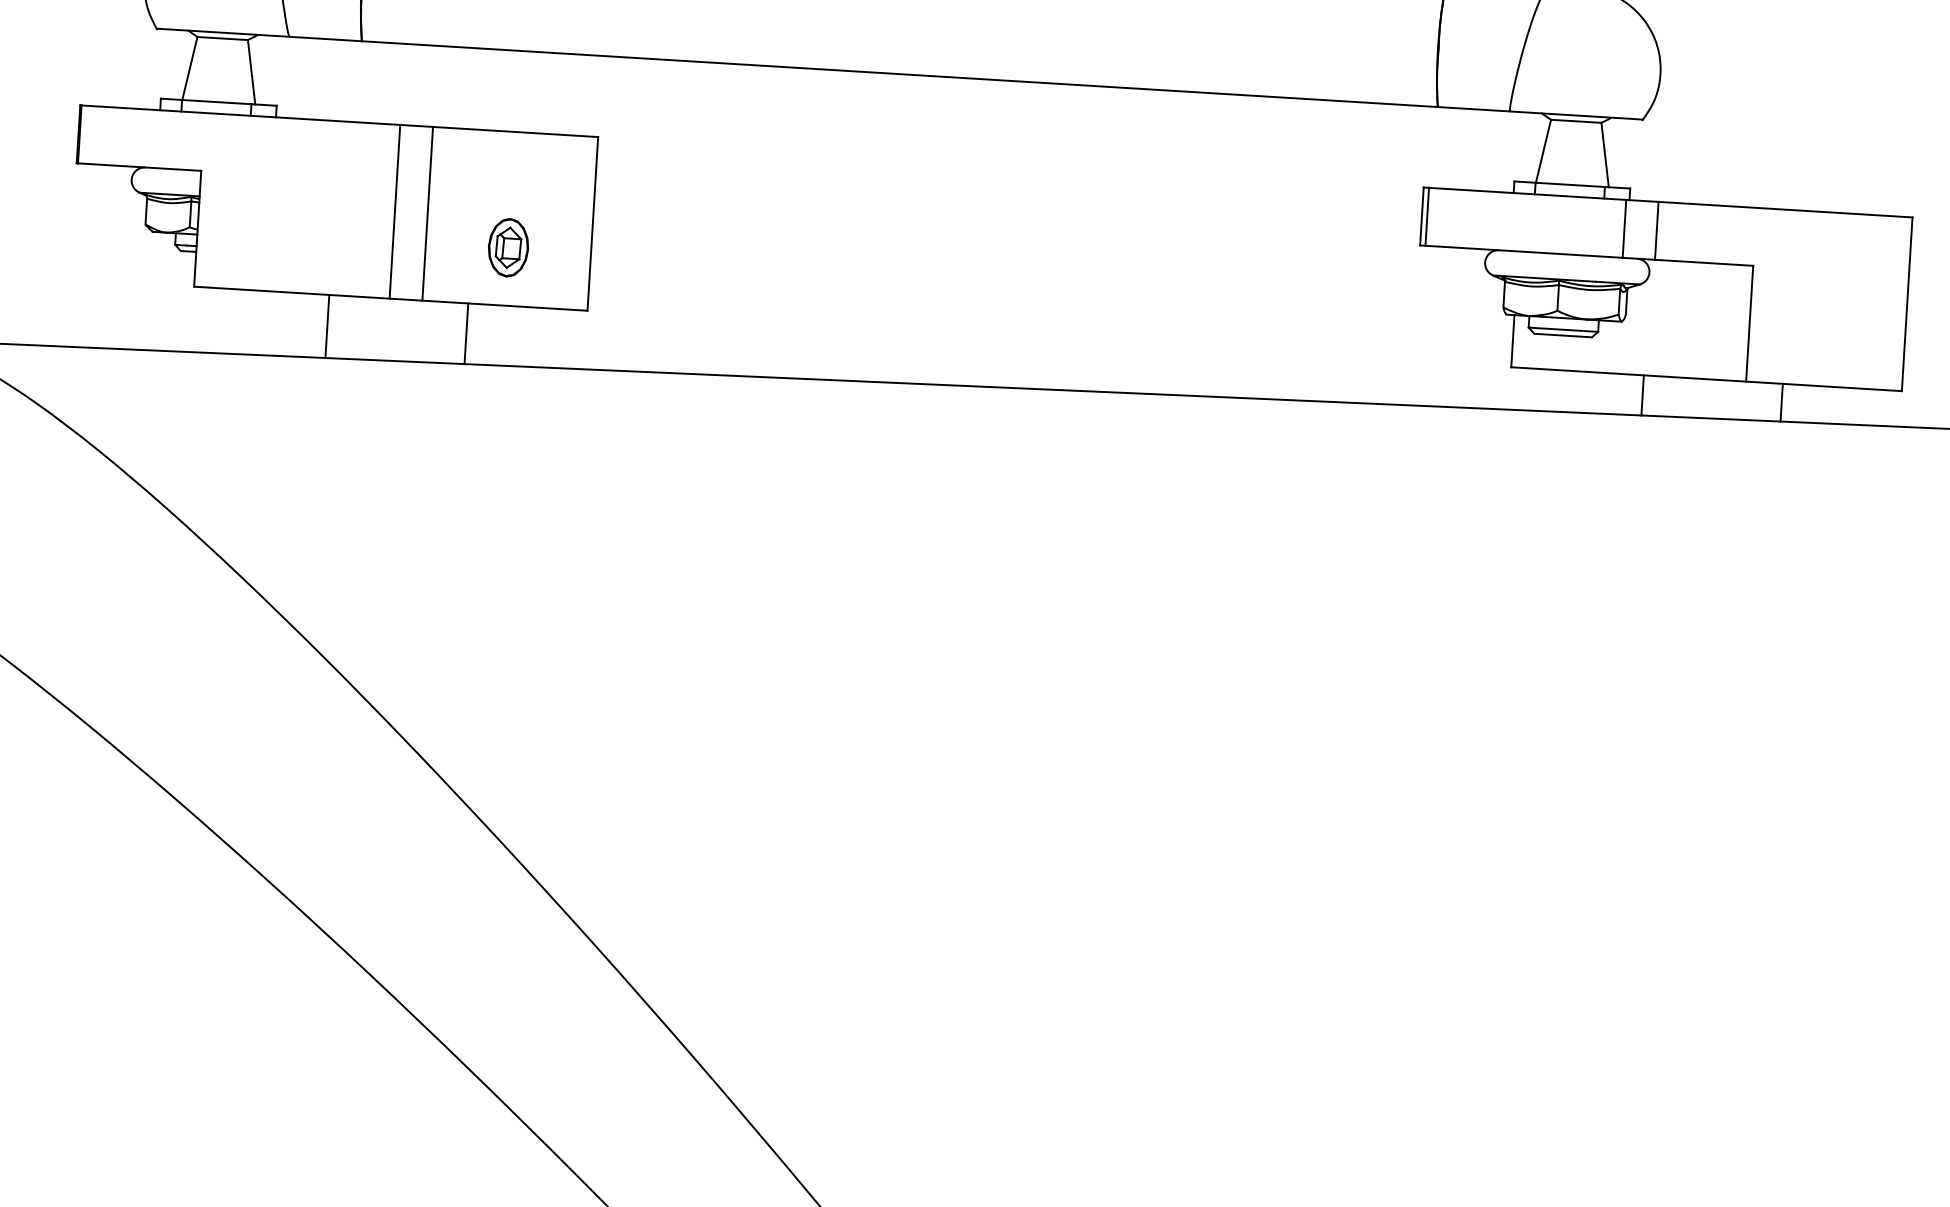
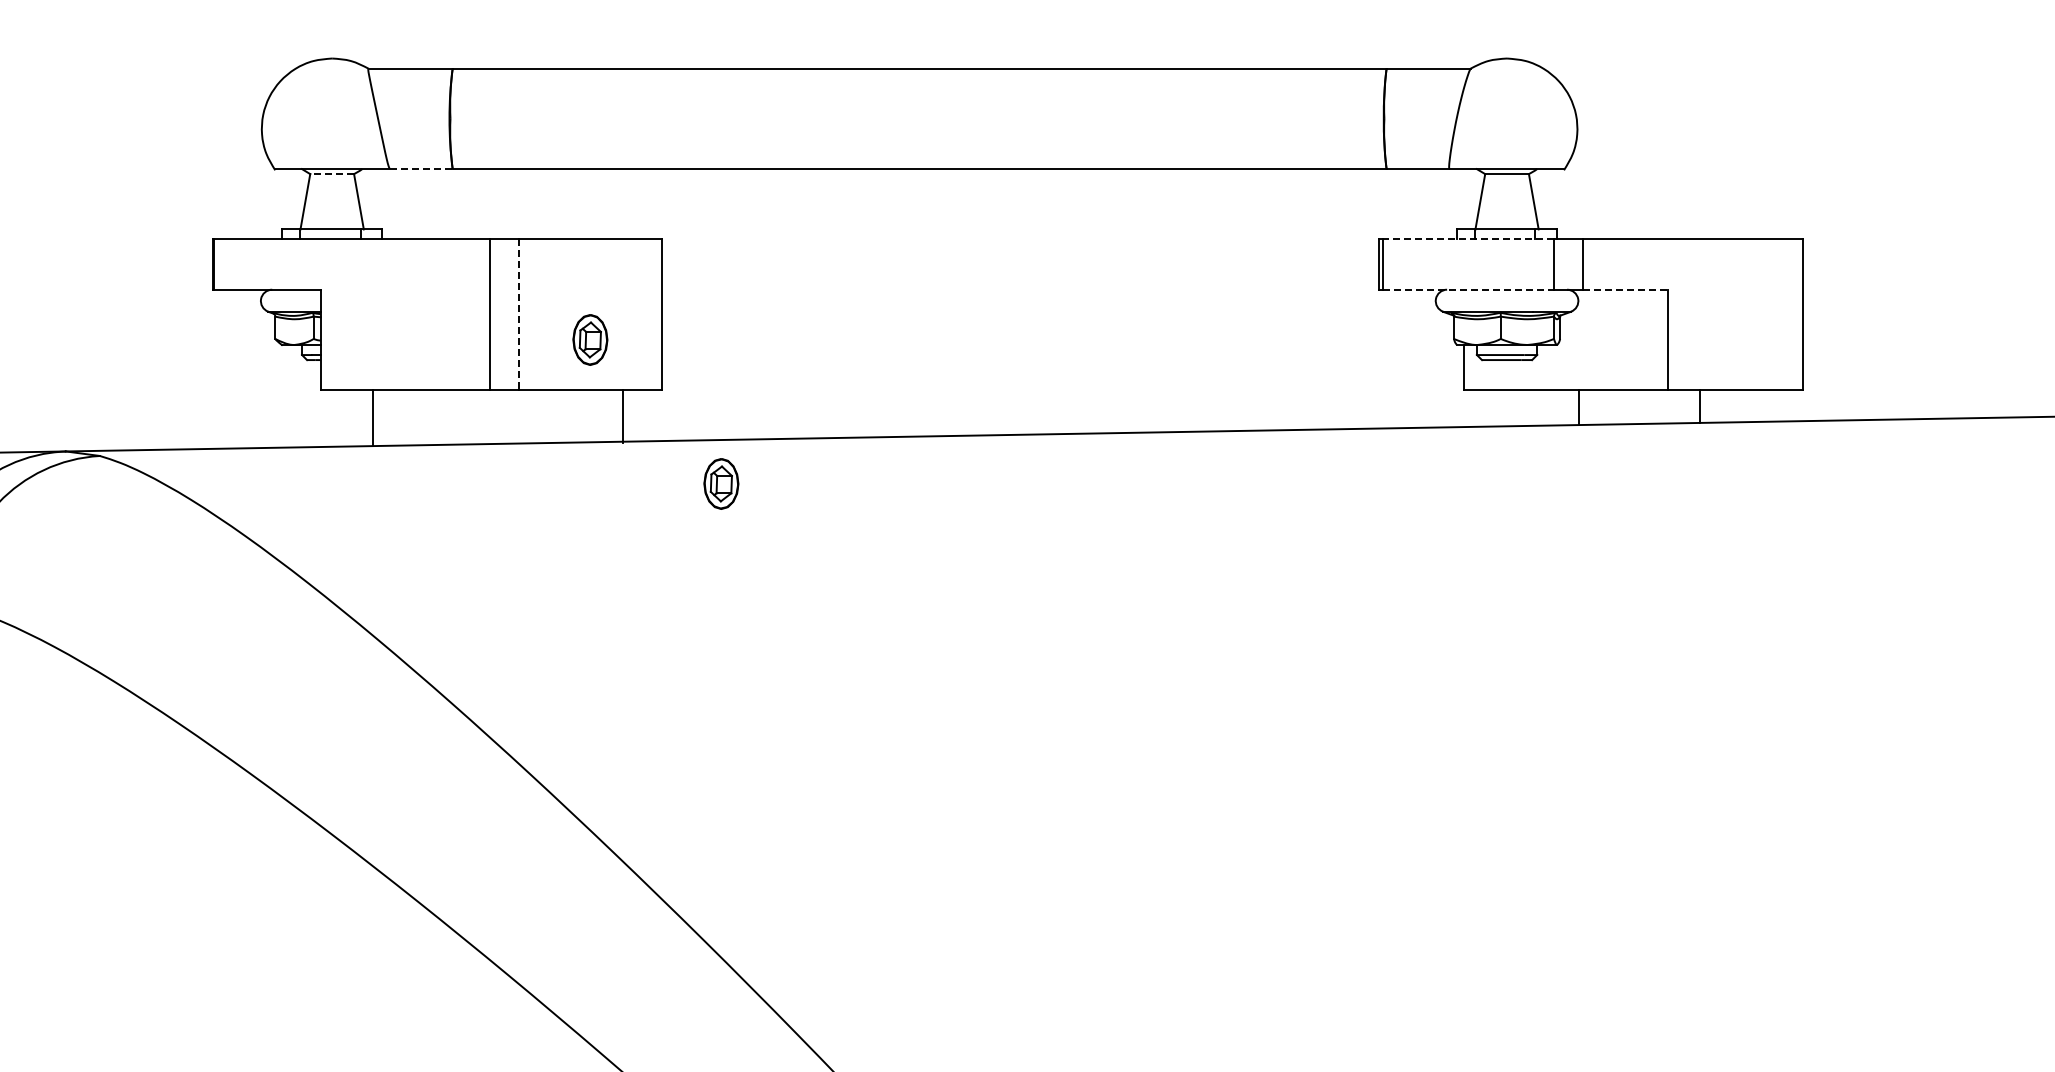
line: (223, 38) -> (332, 174), solid -> dashed
line: (325, 39) -> (421, 169), solid -> dashed
line: (1527, 193) -> (1468, 239), solid -> dashed
line: (427, 214) -> (518, 315), solid -> dashed
line: (1523, 251) -> (1468, 289), solid -> dashed
line: (1704, 262) -> (1625, 289), solid -> dashed
line: (326, 326) -> (372, 417), moved
line: (466, 333) -> (622, 416), moved
part: (649, 422) -> (721, 483), added

